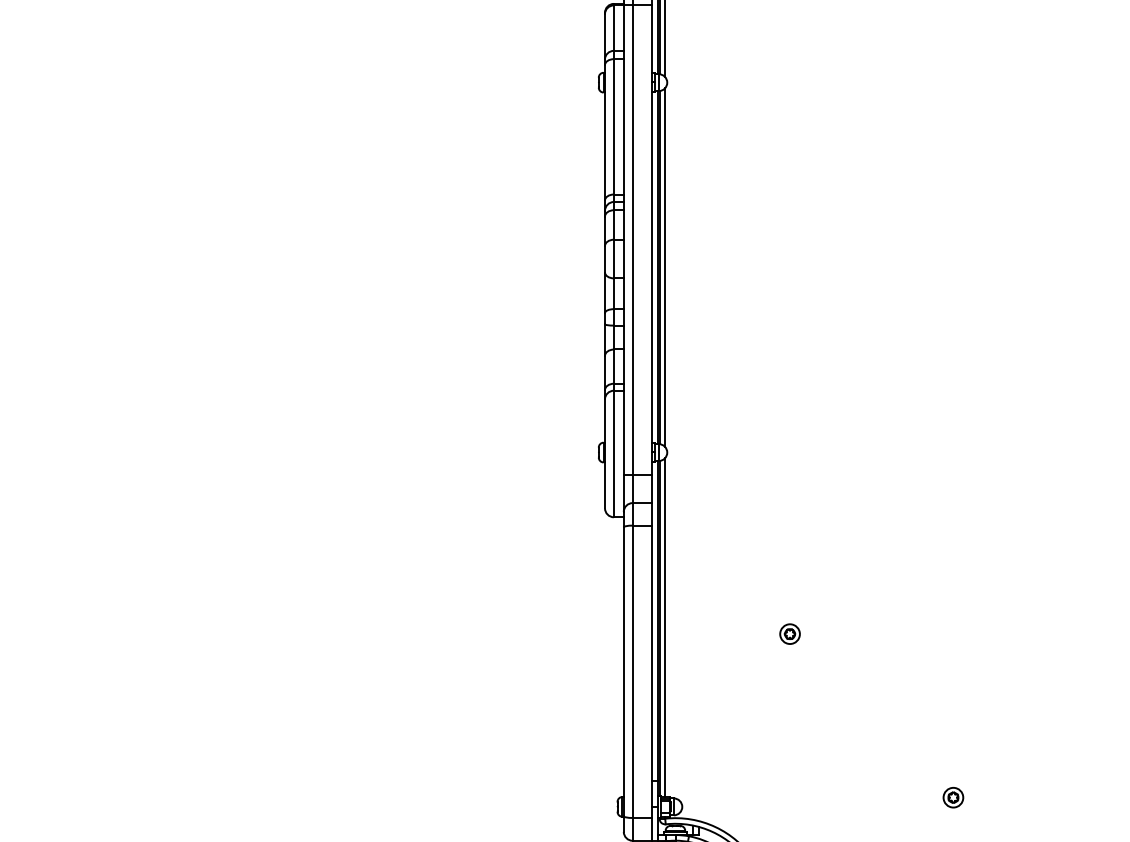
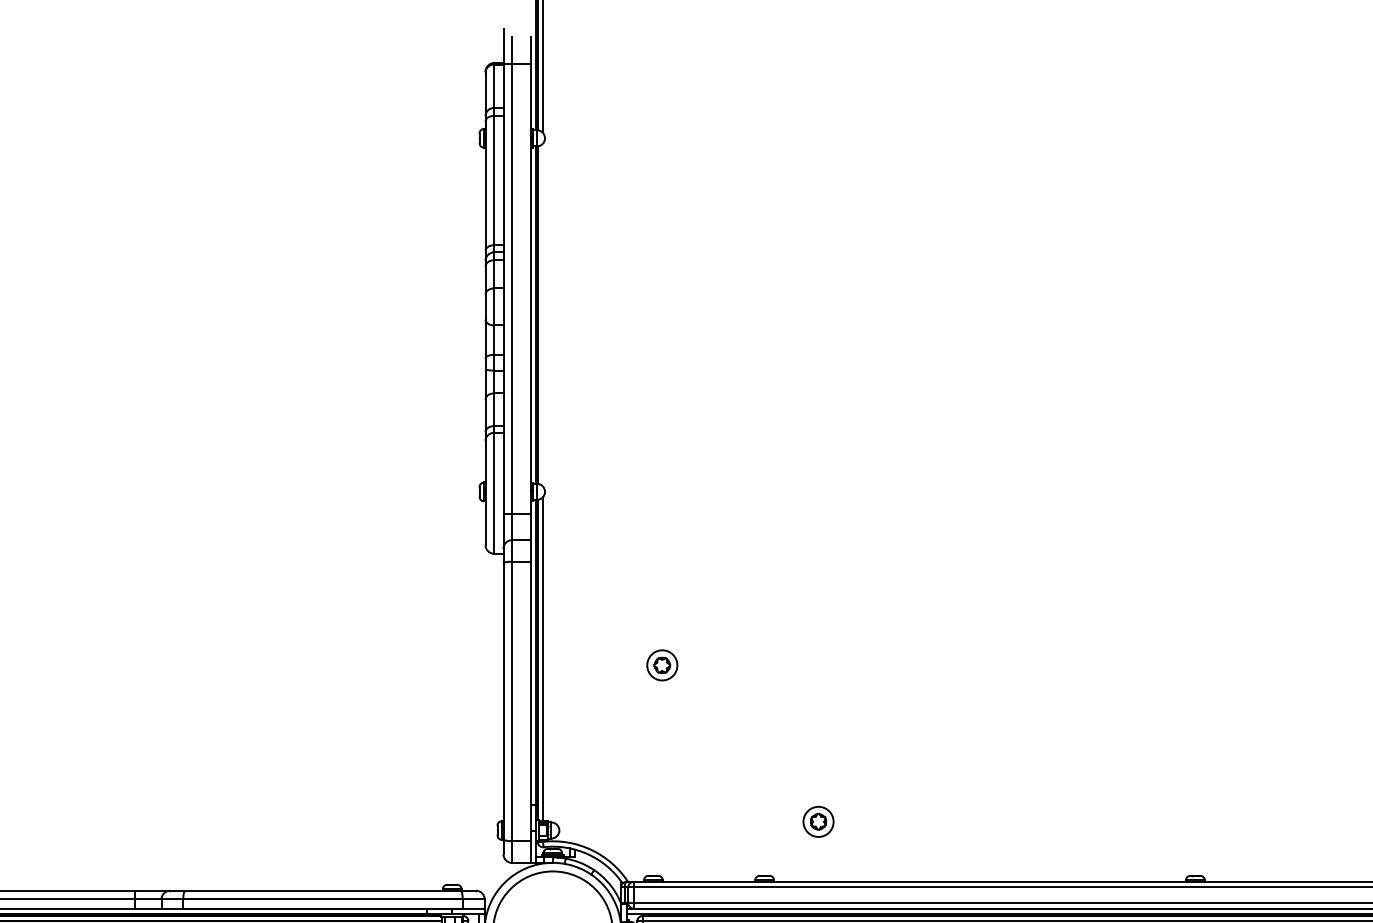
line: (665, 266) -> (543, 314), removed
part: (790, 634) -> (662, 665), size x1.6
part: (953, 797) -> (818, 821), size x1.6

